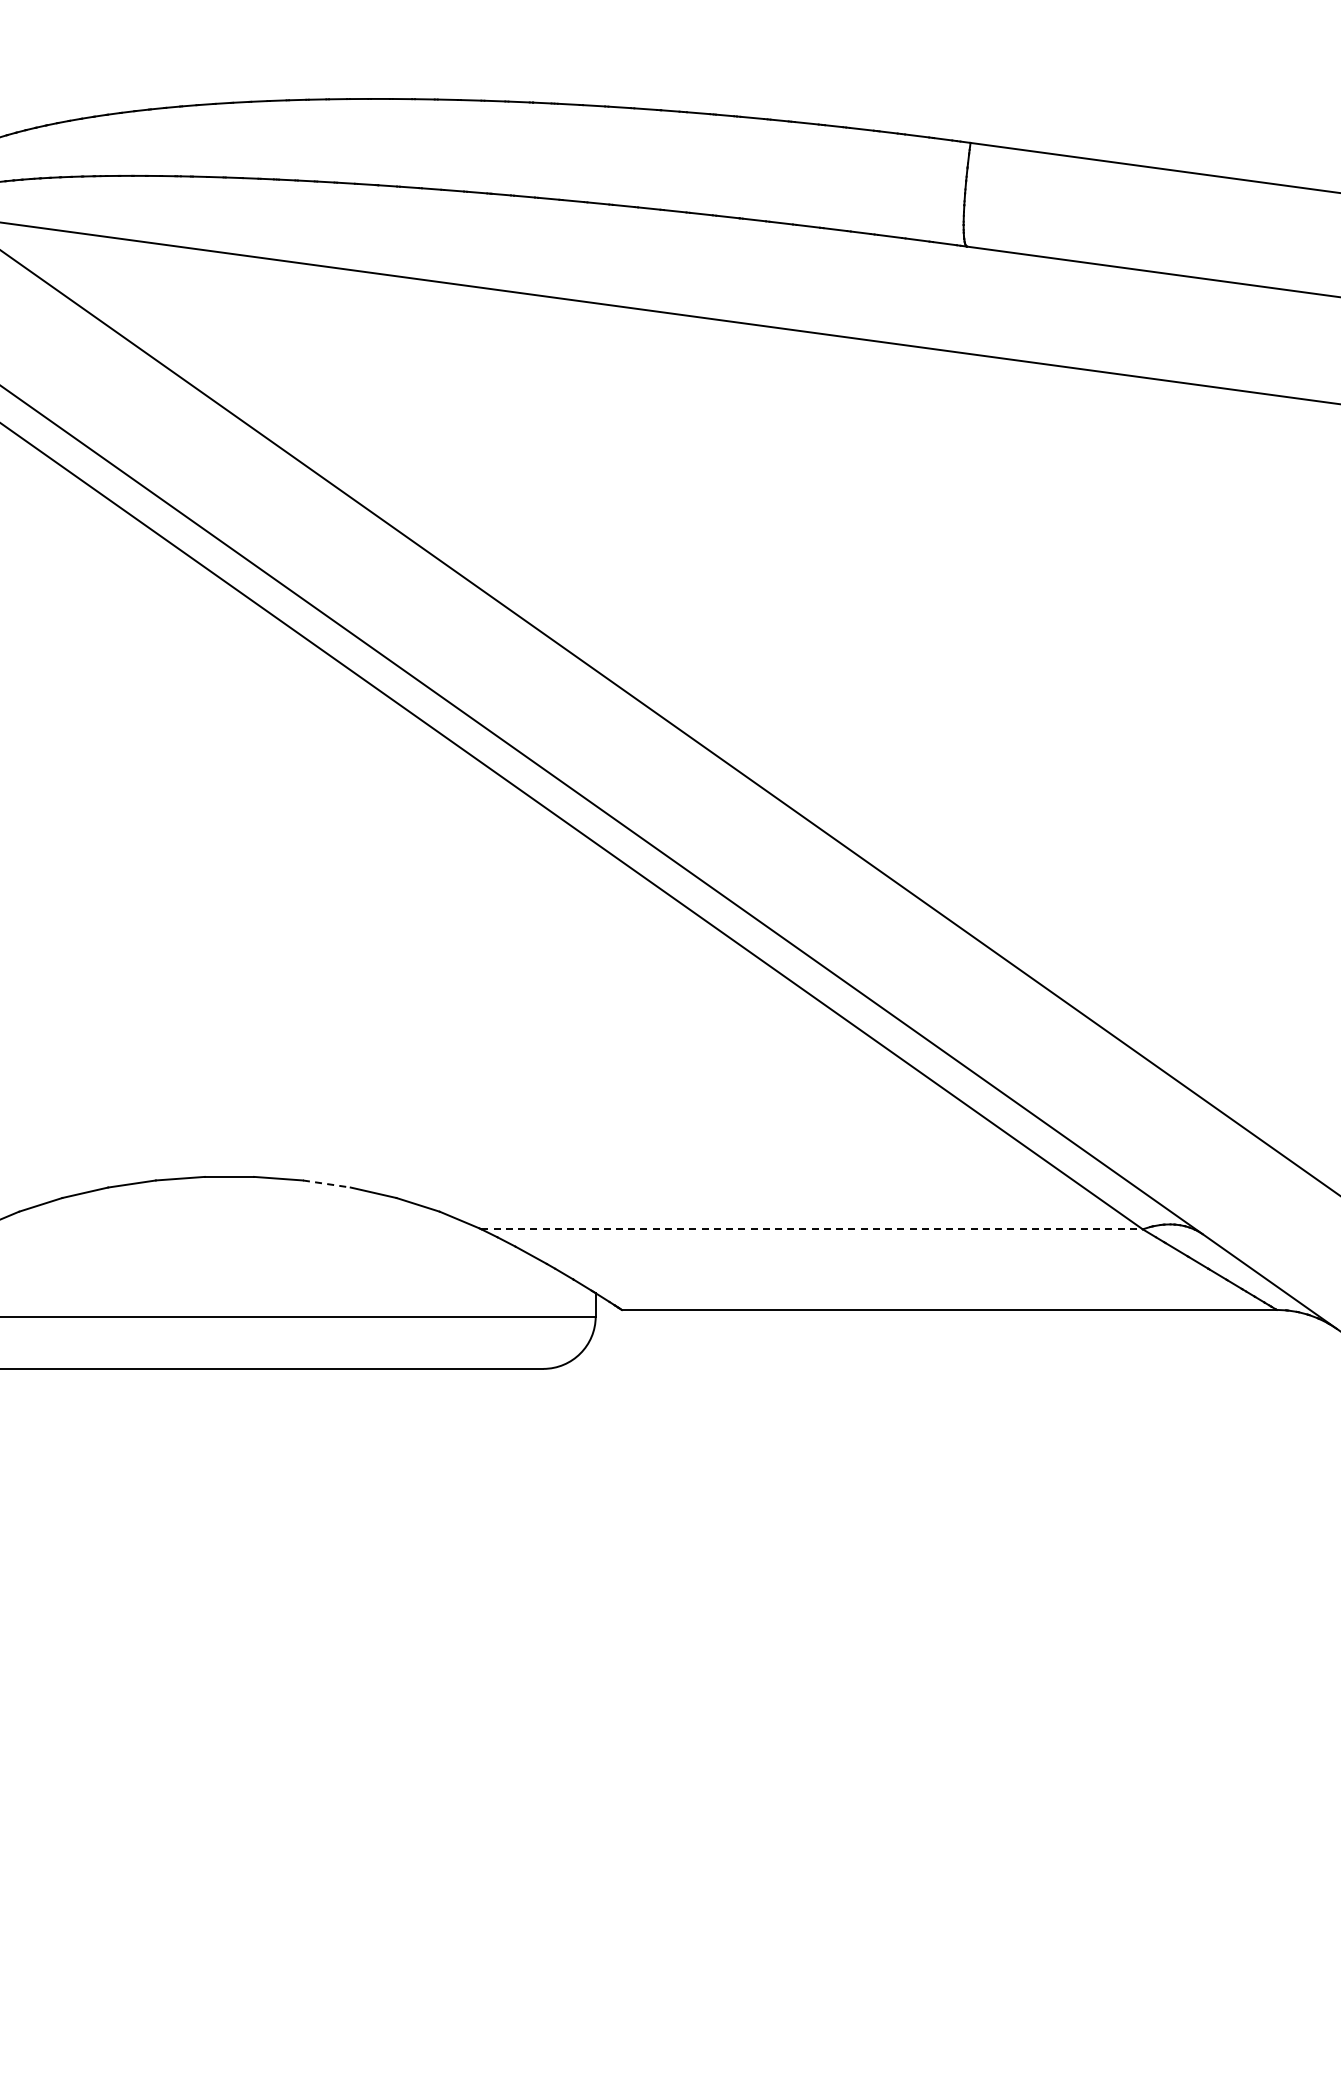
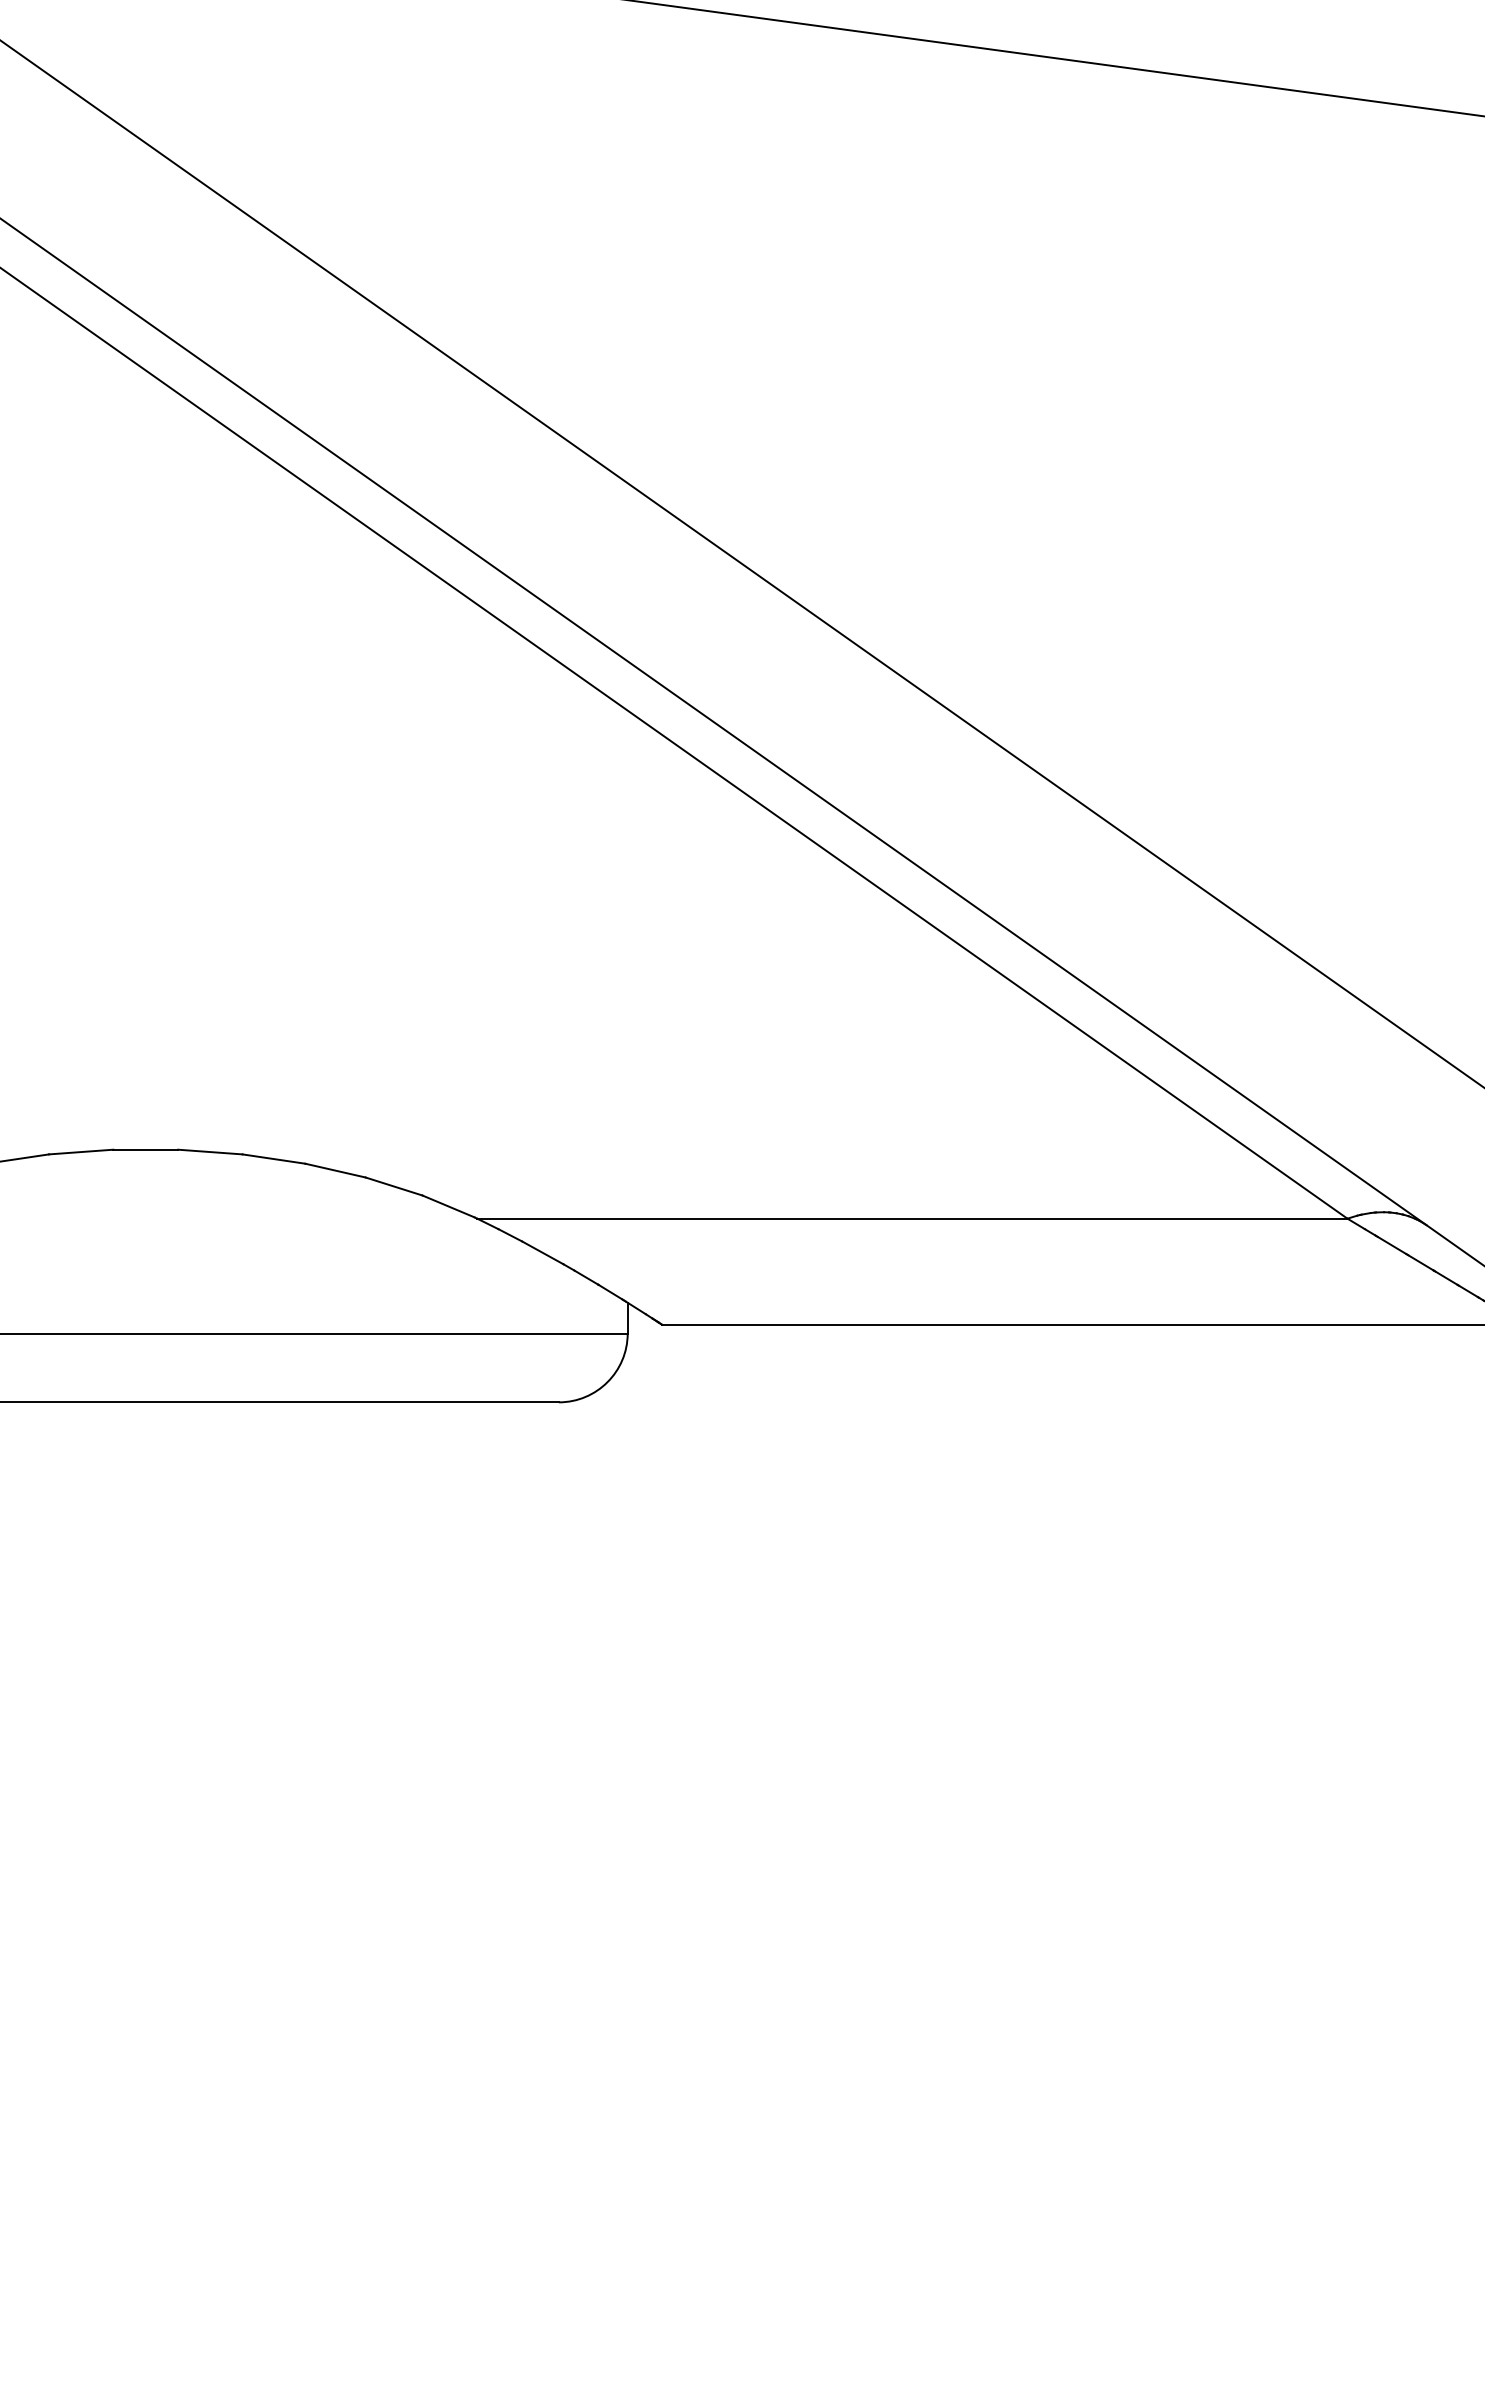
line: (327, 1184) -> (274, 1159), dashed -> solid
line: (812, 1229) -> (912, 1218), dashed -> solid

